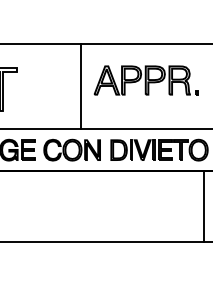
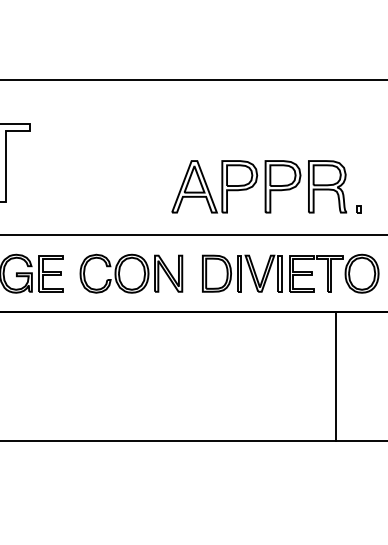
part: (145, 80) -> (265, 186), moved
line: (80, 85) -> (146, 155), removed
line: (204, 206) -> (336, 376), moved

